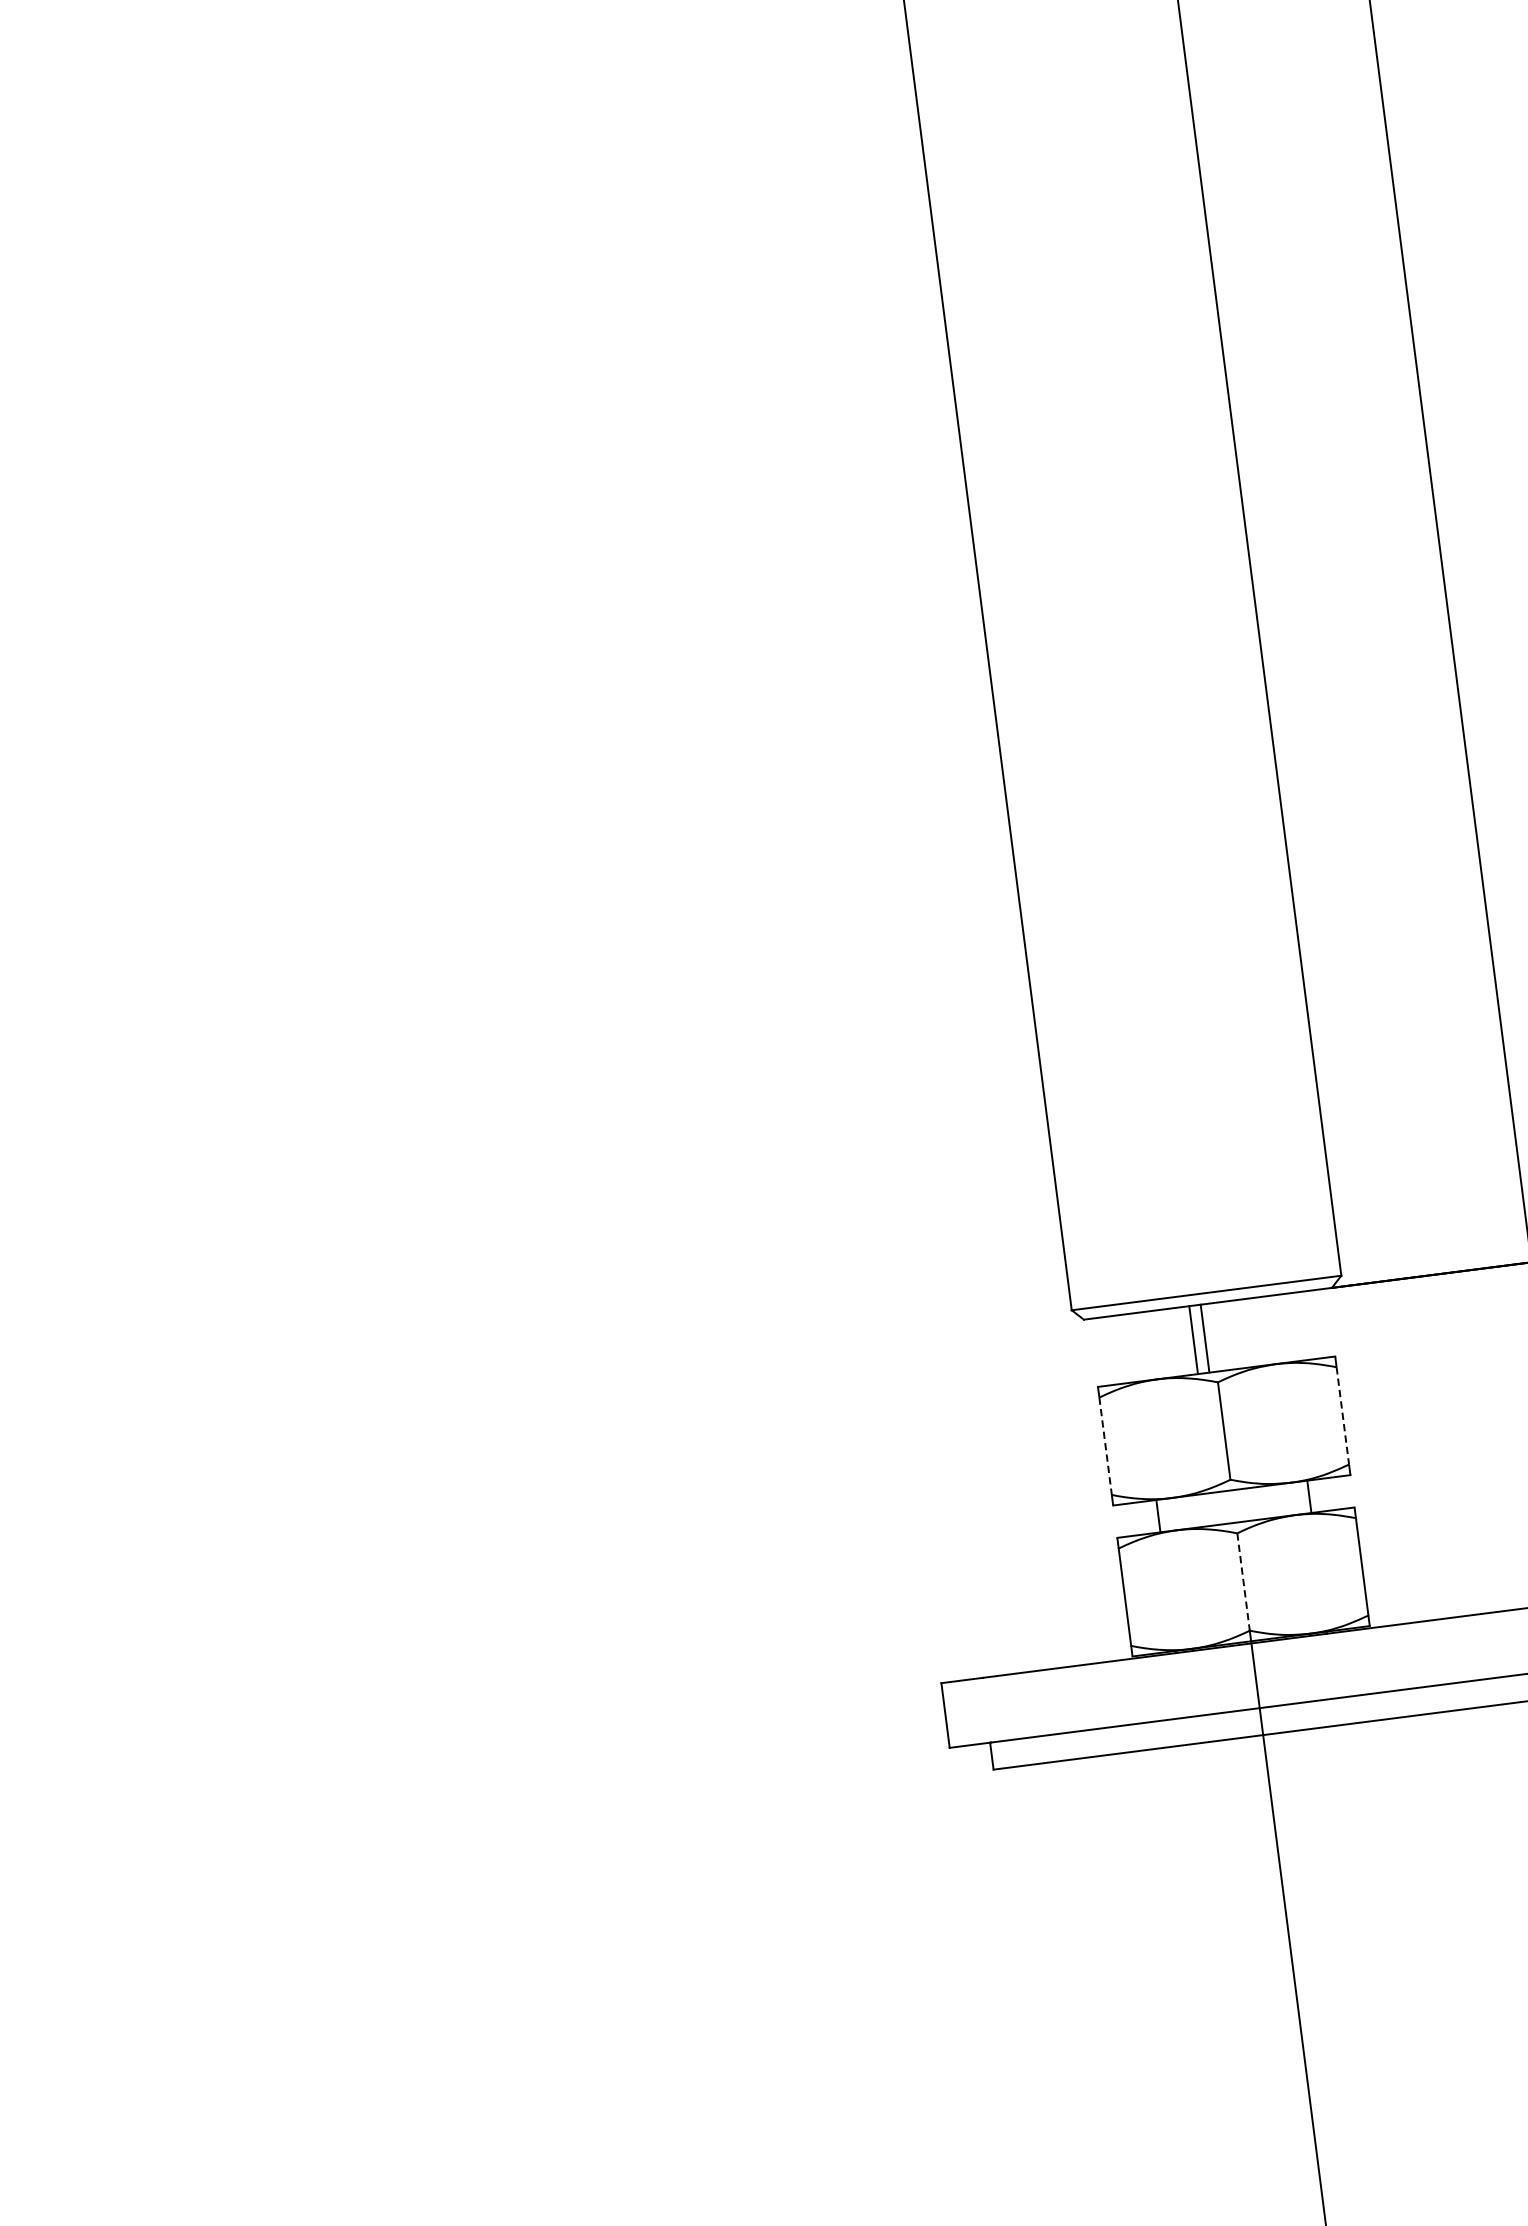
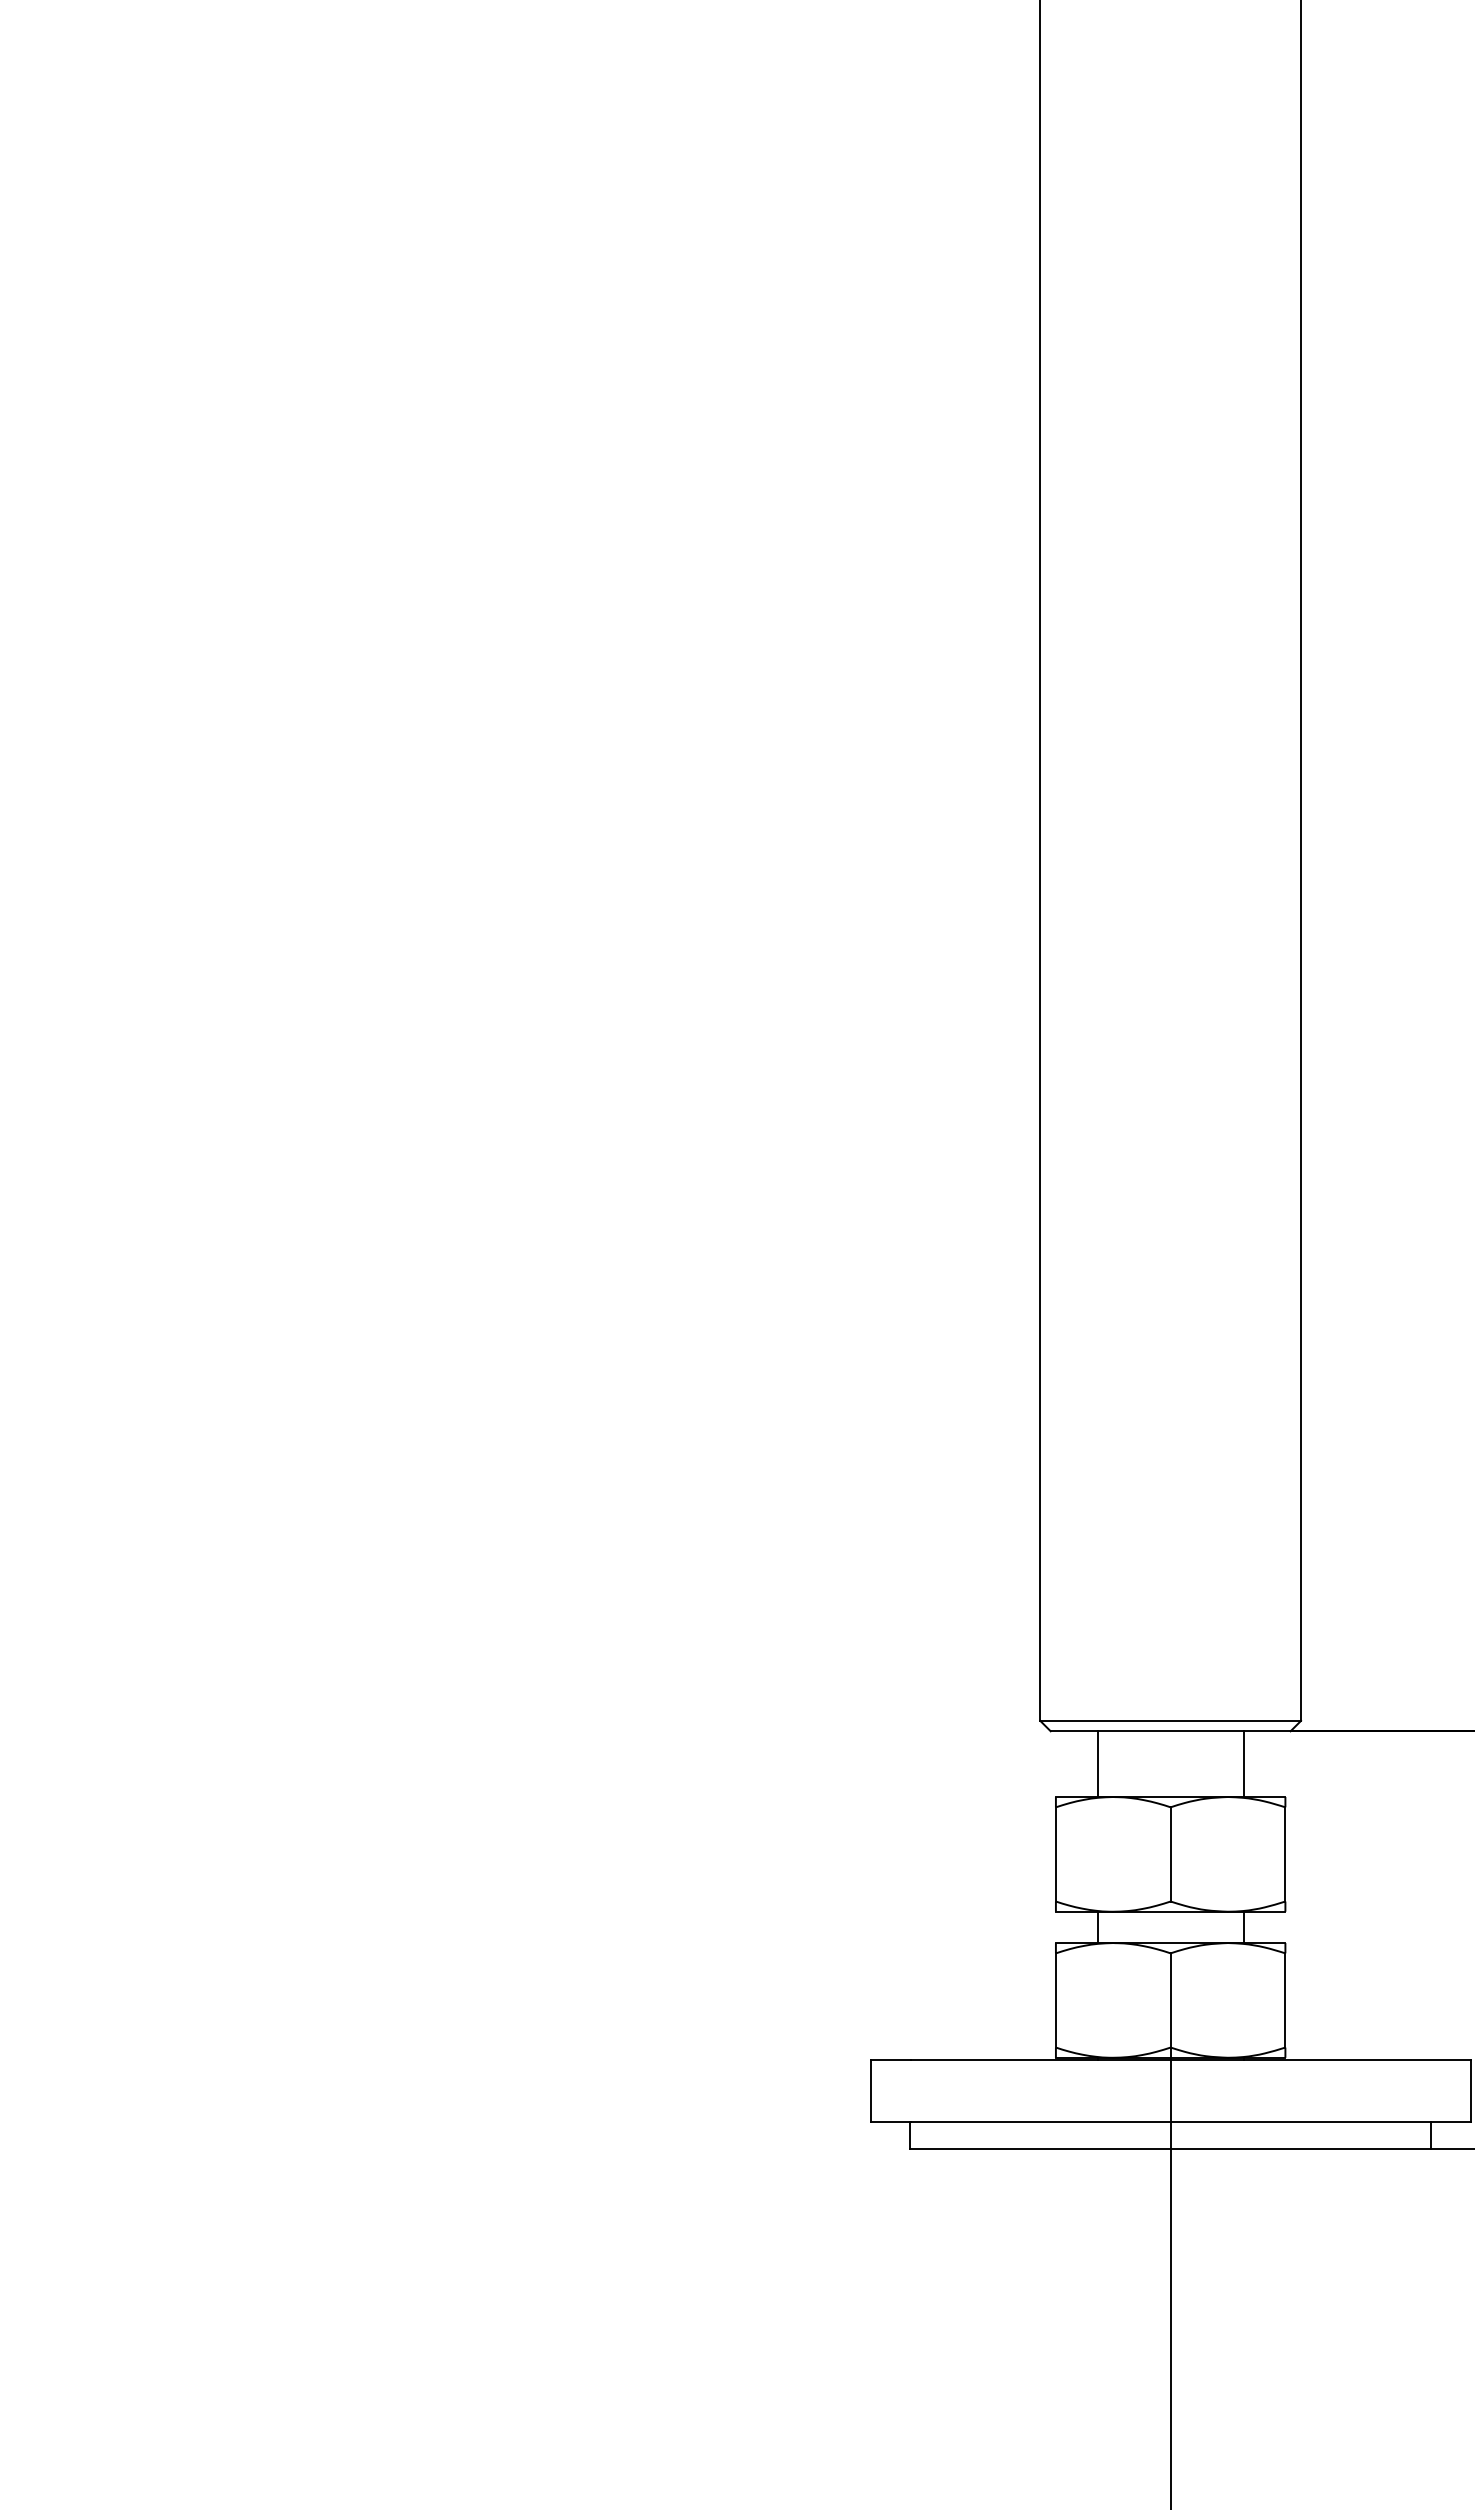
line: (1204, 1339) -> (1243, 1764), moved
line: (1193, 1340) -> (1097, 1764), moved
line: (1342, 1415) -> (1285, 1854), dashed -> solid
line: (1105, 1446) -> (1055, 1854), dashed -> solid
line: (1243, 1582) -> (1170, 2000), dashed -> solid

